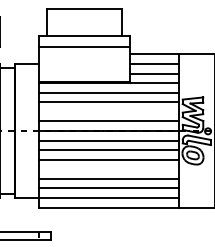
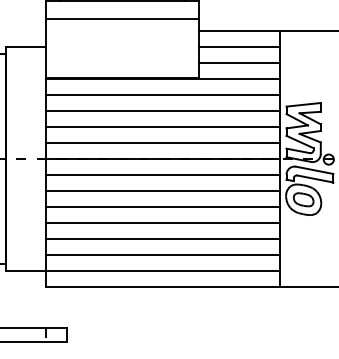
line: (108, 111) -> (162, 126), added
line: (108, 169) -> (162, 223), added

